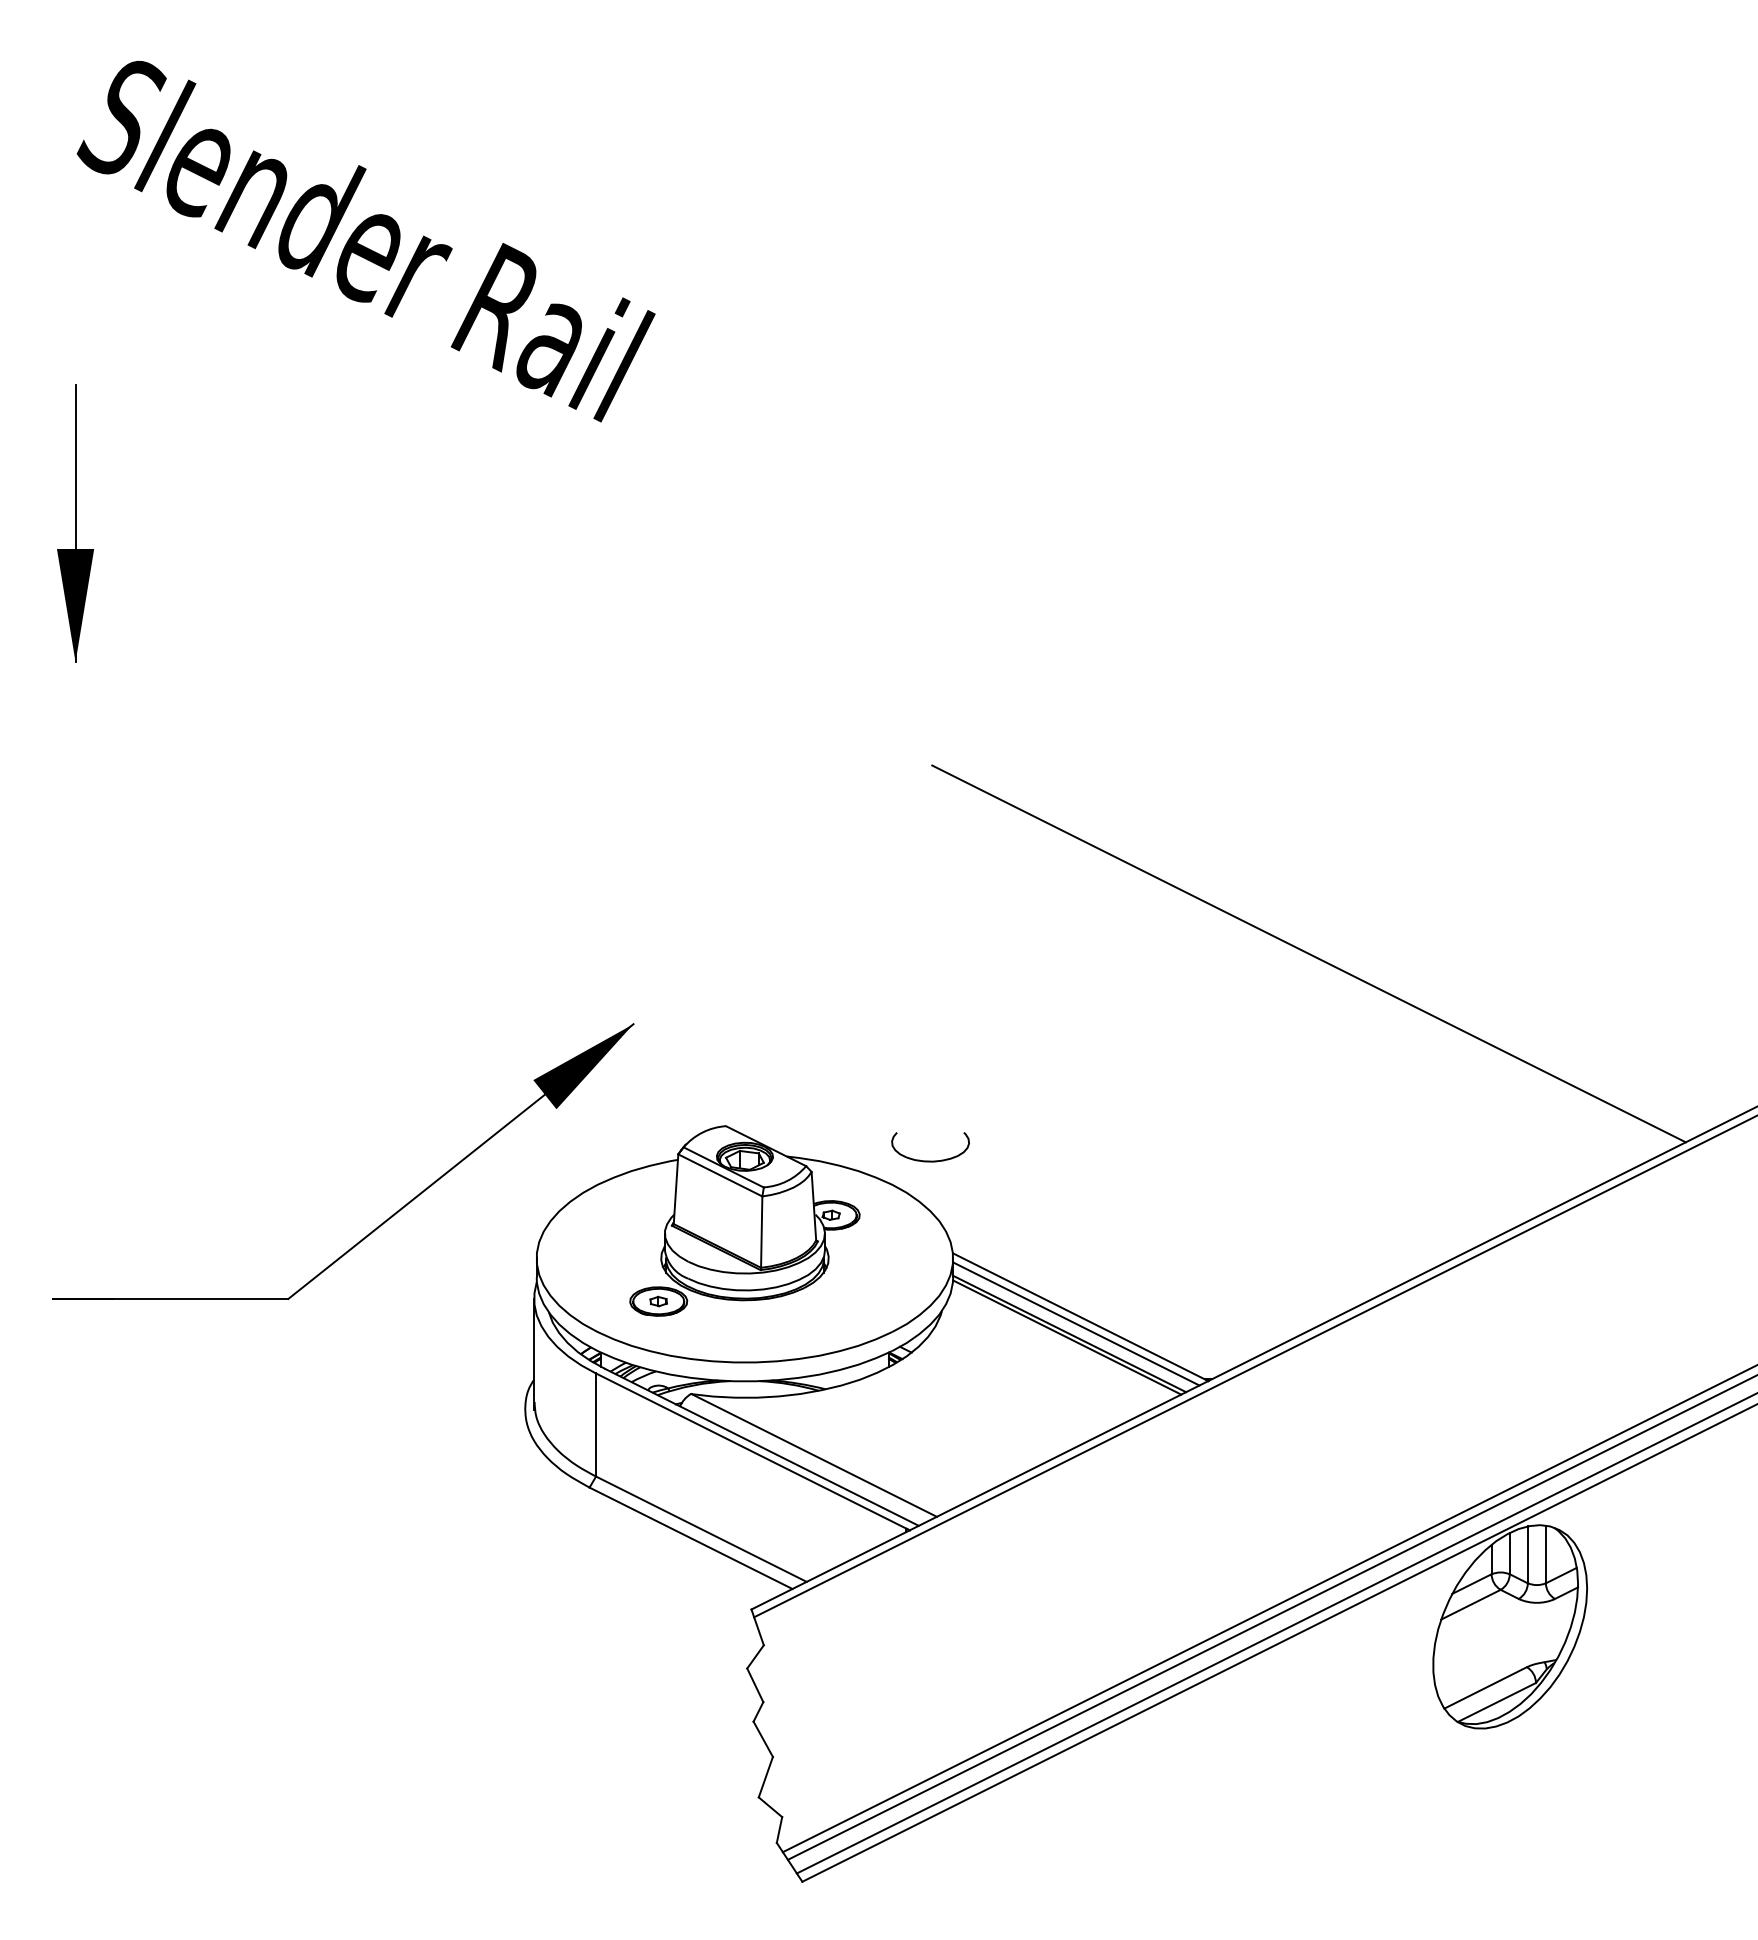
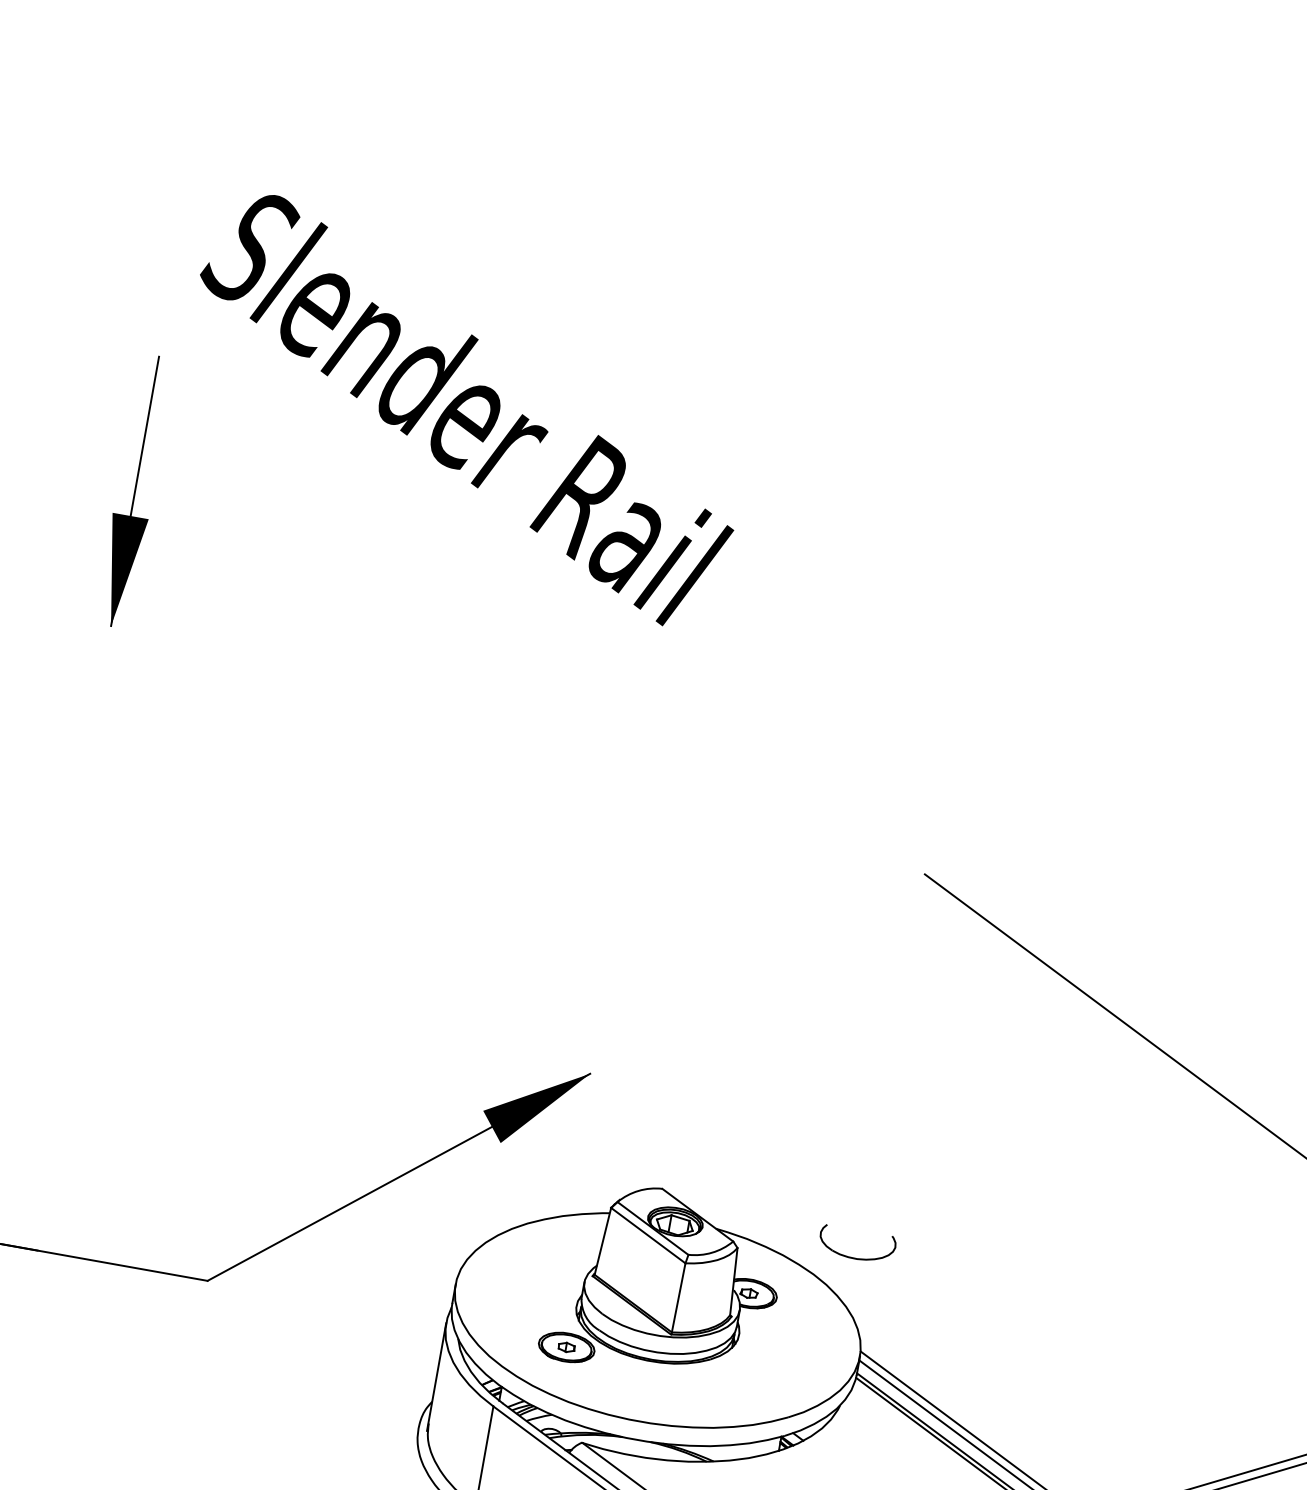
text: (365, 241) -> (465, 409), moved

